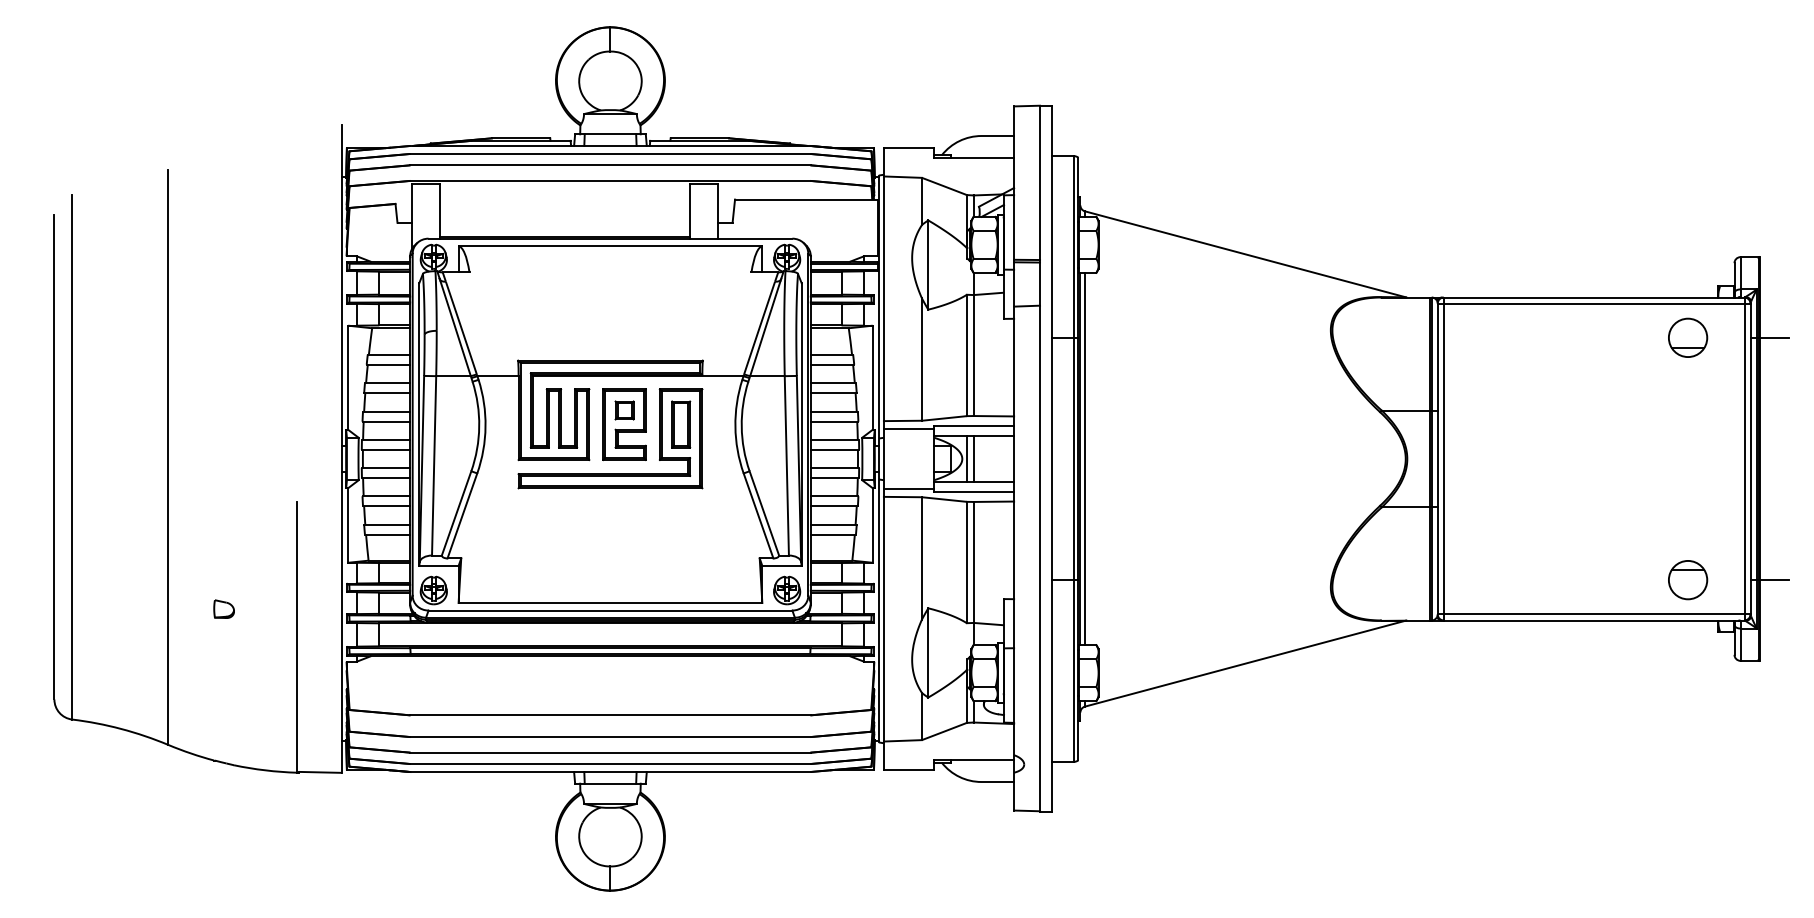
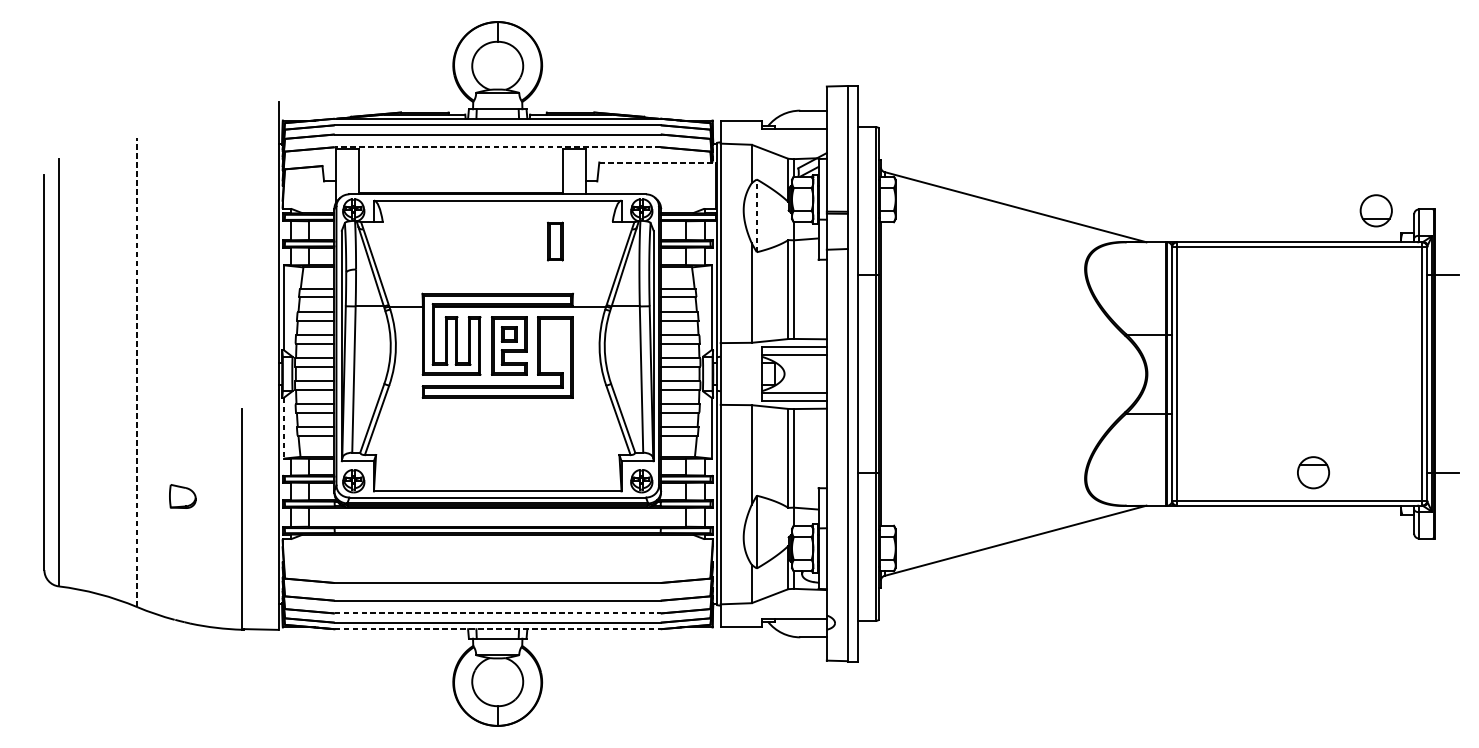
line: (609, 180) -> (496, 146), solid -> dashed
line: (807, 199) -> (658, 162), solid -> dashed
line: (928, 265) -> (757, 216), solid -> dashed
part: (1688, 337) -> (1376, 210), moved
part: (681, 424) -> (555, 241), moved
line: (908, 428) -> (740, 349), removed
line: (168, 457) -> (137, 372), solid -> dashed
line: (966, 458) -> (788, 373), removed
line: (973, 458) -> (793, 373), removed
line: (1084, 458) -> (884, 373), removed
line: (908, 489) -> (740, 398), removed
line: (348, 525) -> (284, 428), solid -> dashed
part: (1688, 580) -> (1313, 473), moved
part: (223, 608) -> (182, 495), size x1.6
line: (610, 752) -> (497, 613), solid -> dashed
line: (610, 772) -> (497, 629), solid -> dashed

